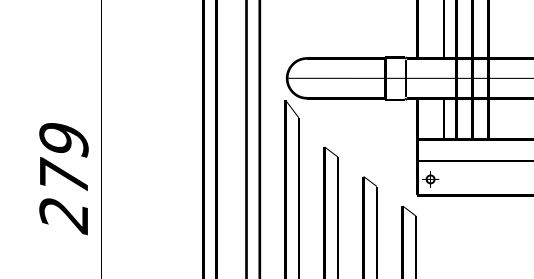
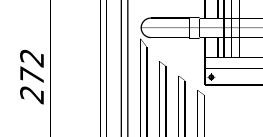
text: (64, 141) -> (32, 58), 279 -> 272

